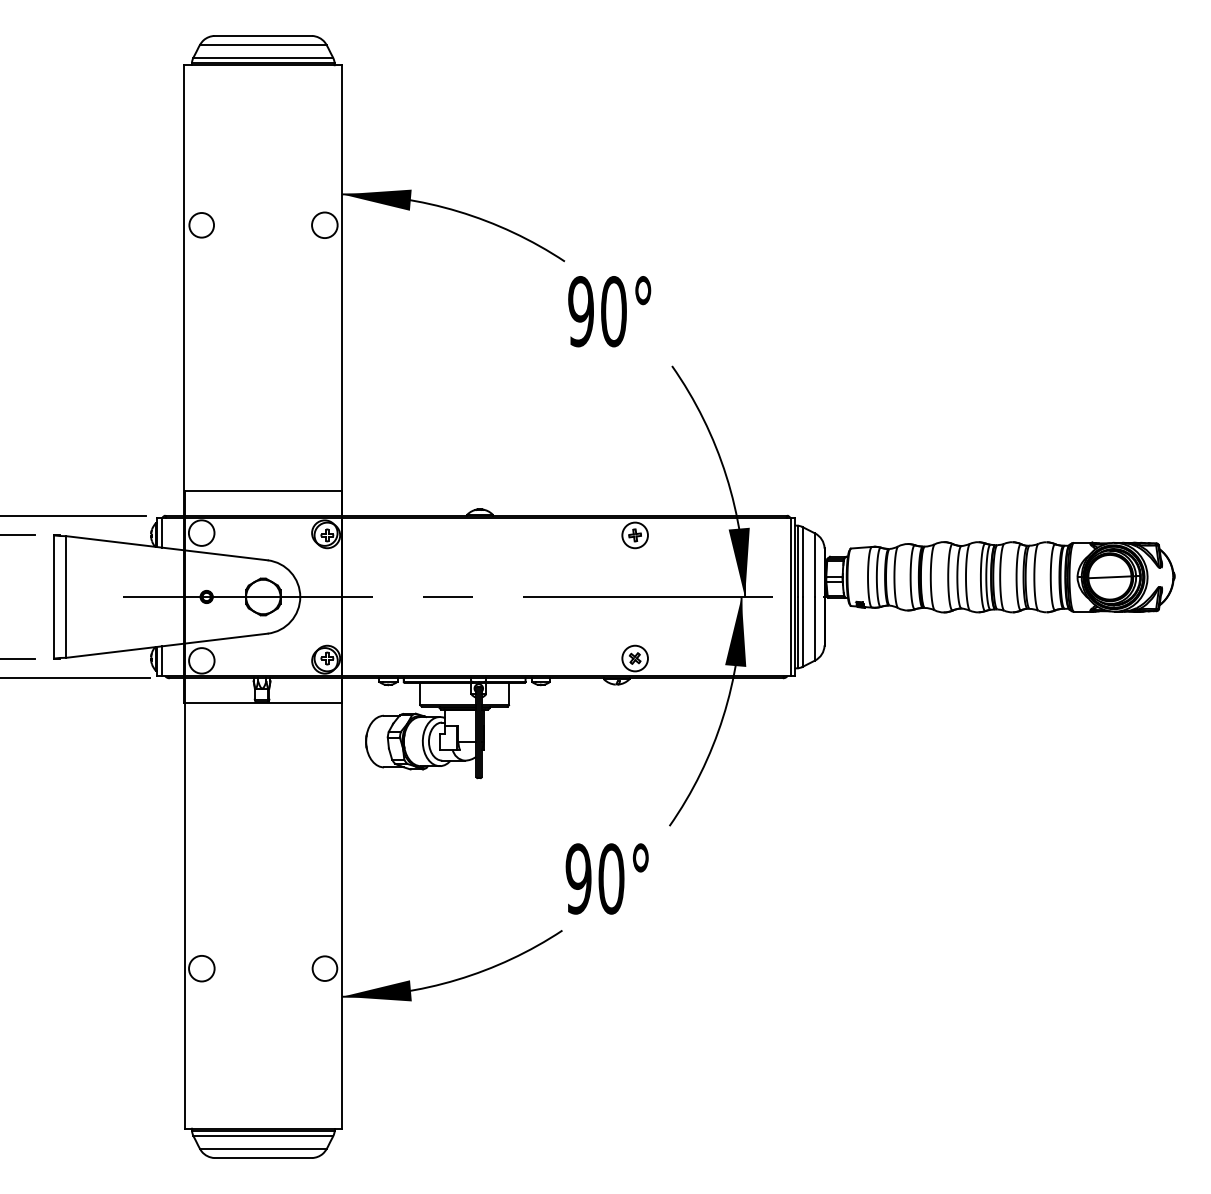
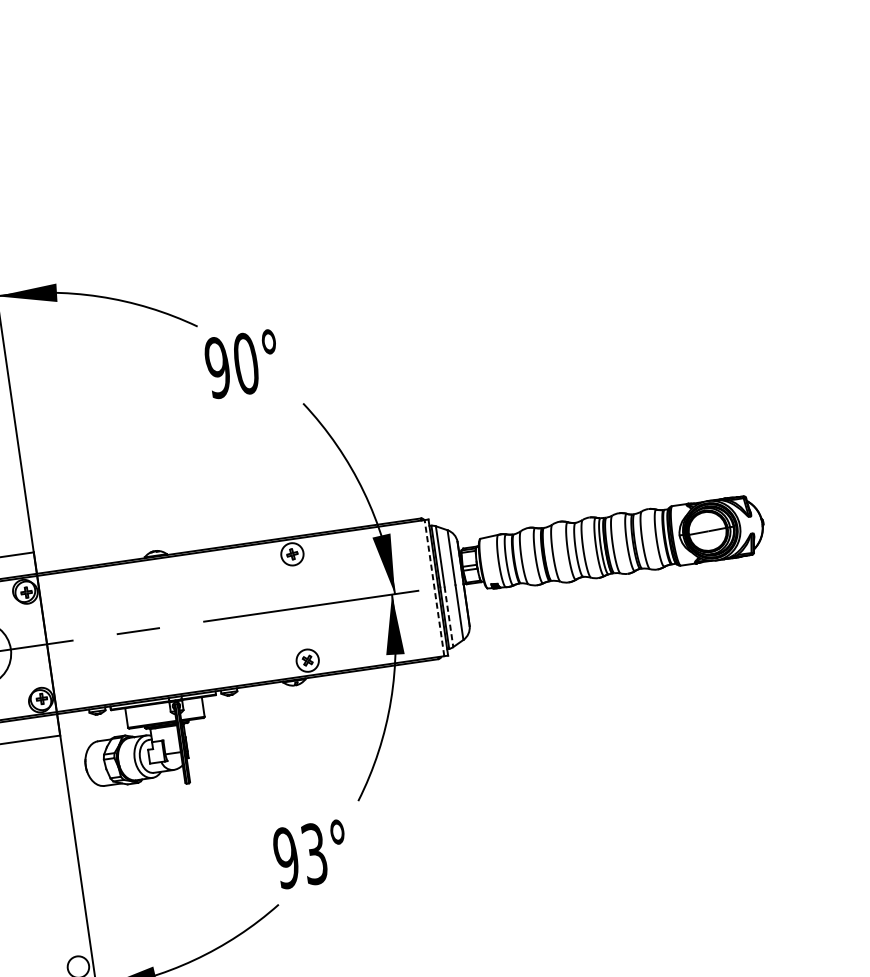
line: (790, 596) -> (434, 587), solid -> dashed
line: (802, 631) -> (448, 616), solid -> dashed
text: (611, 878) -> (314, 853), 90° -> 93°

